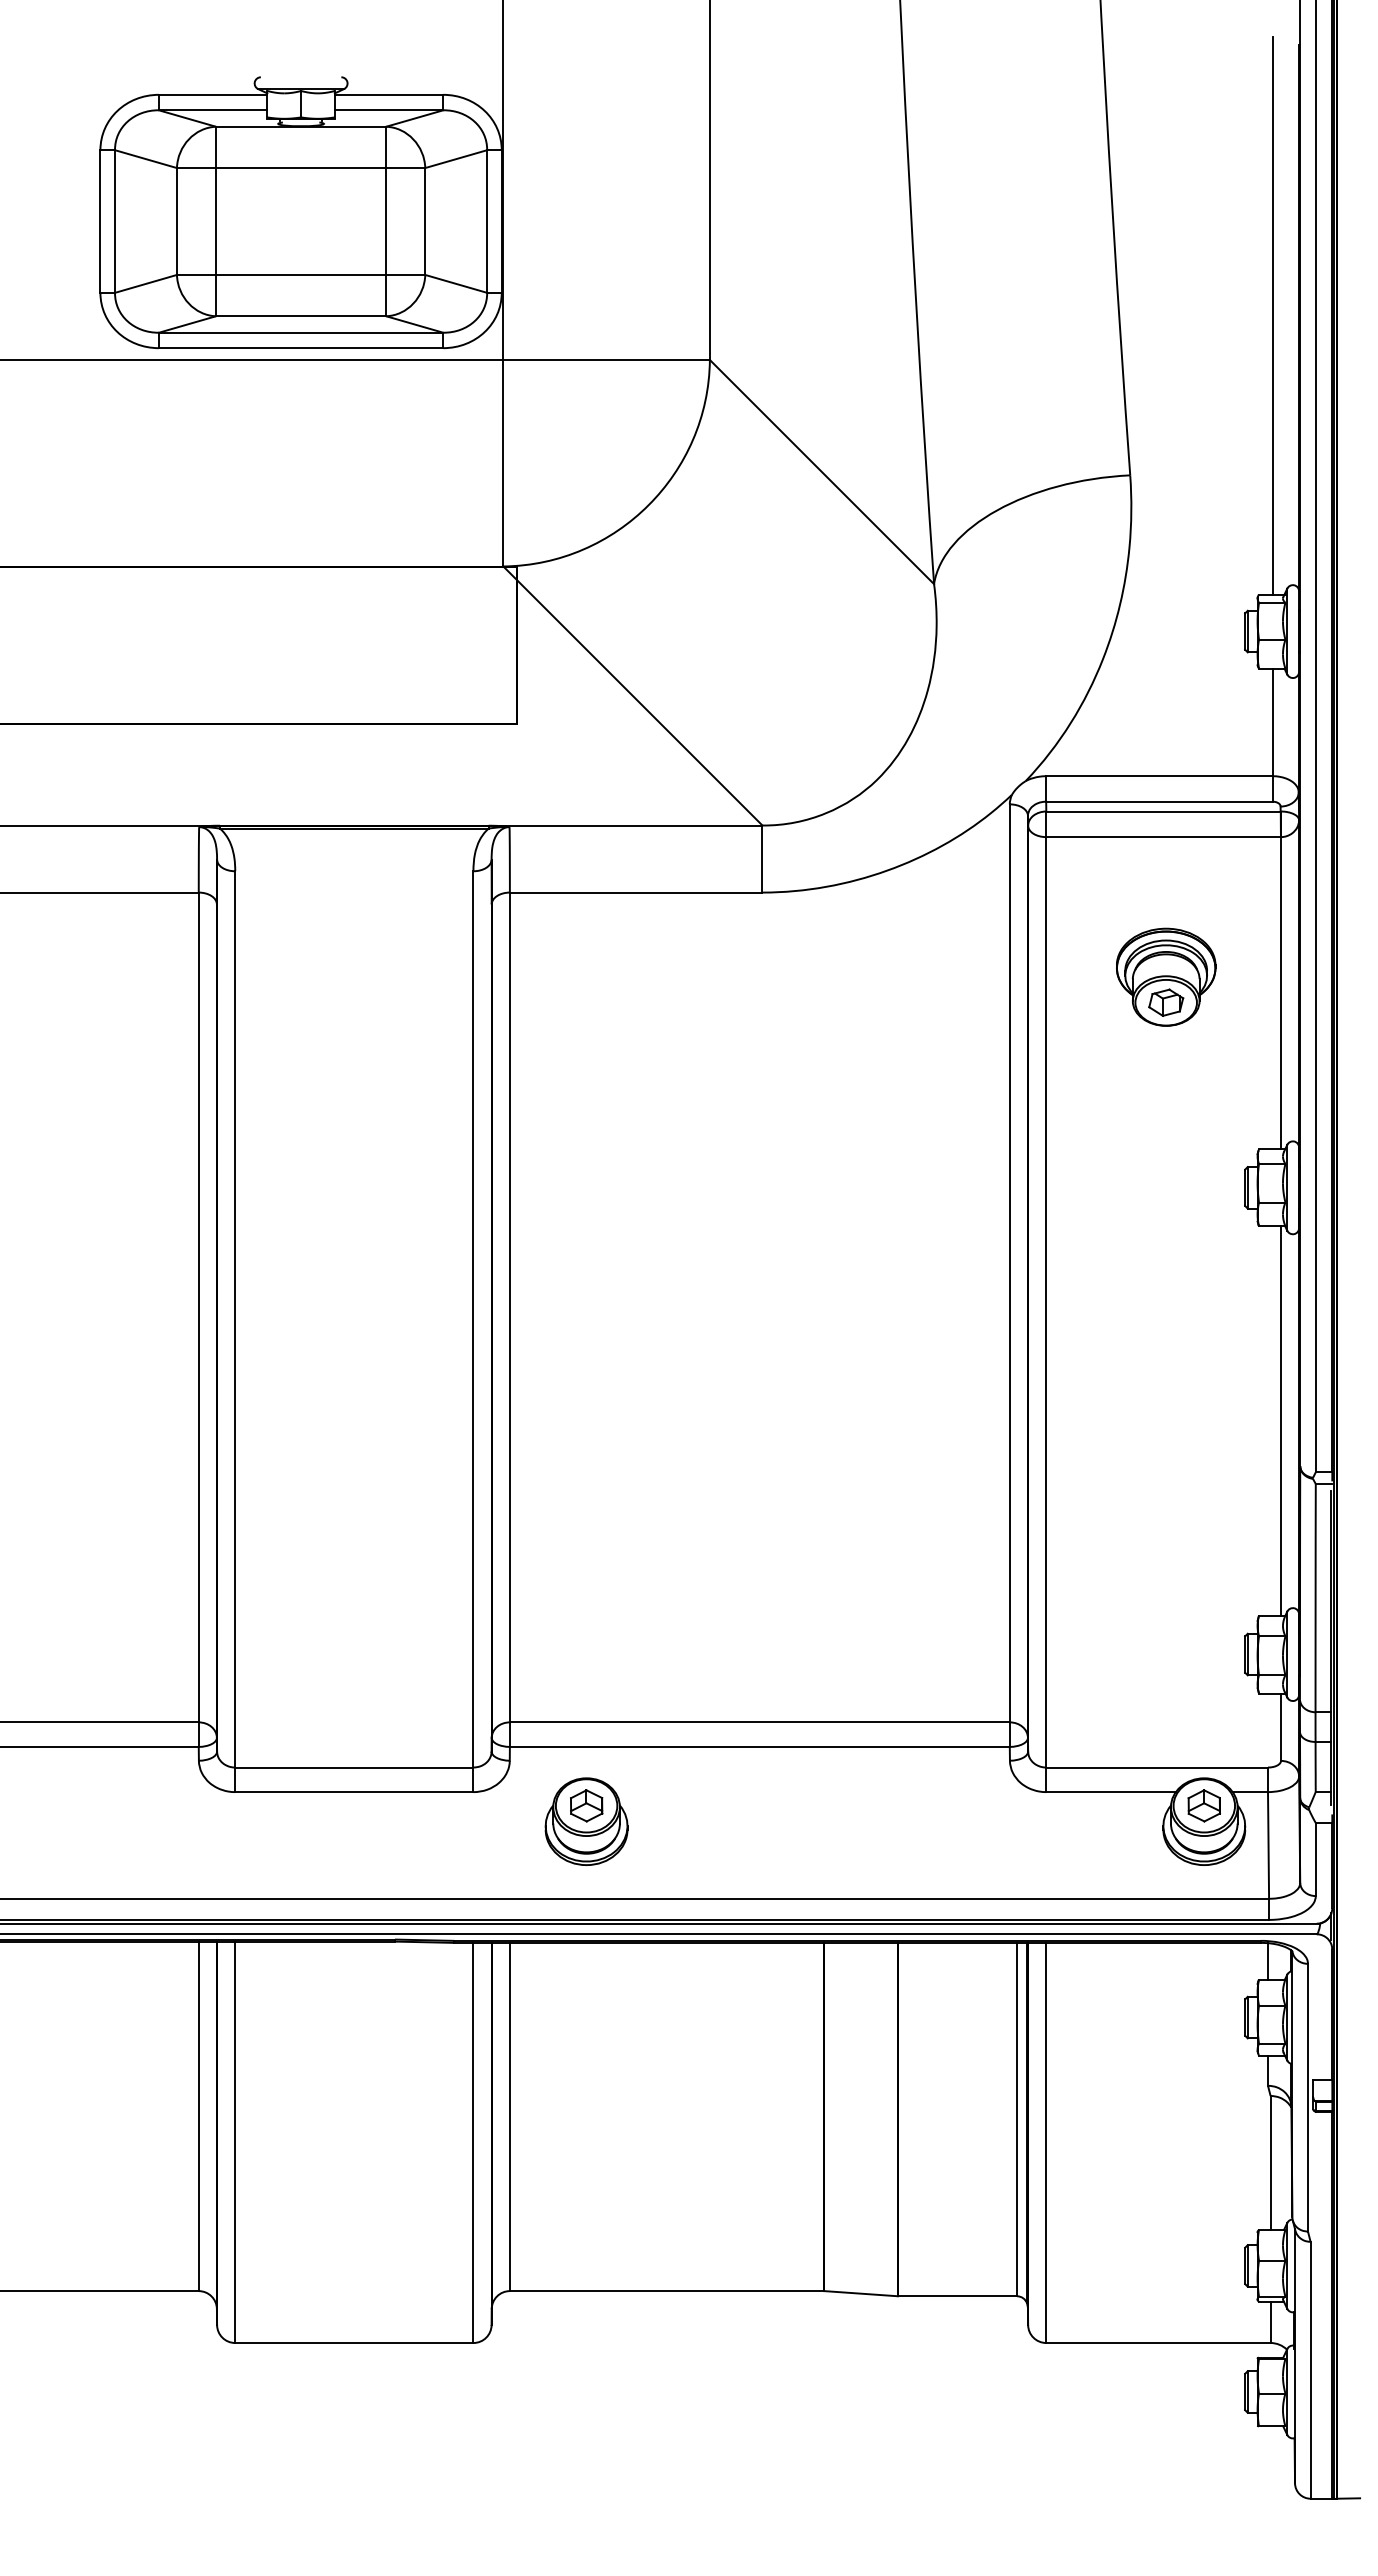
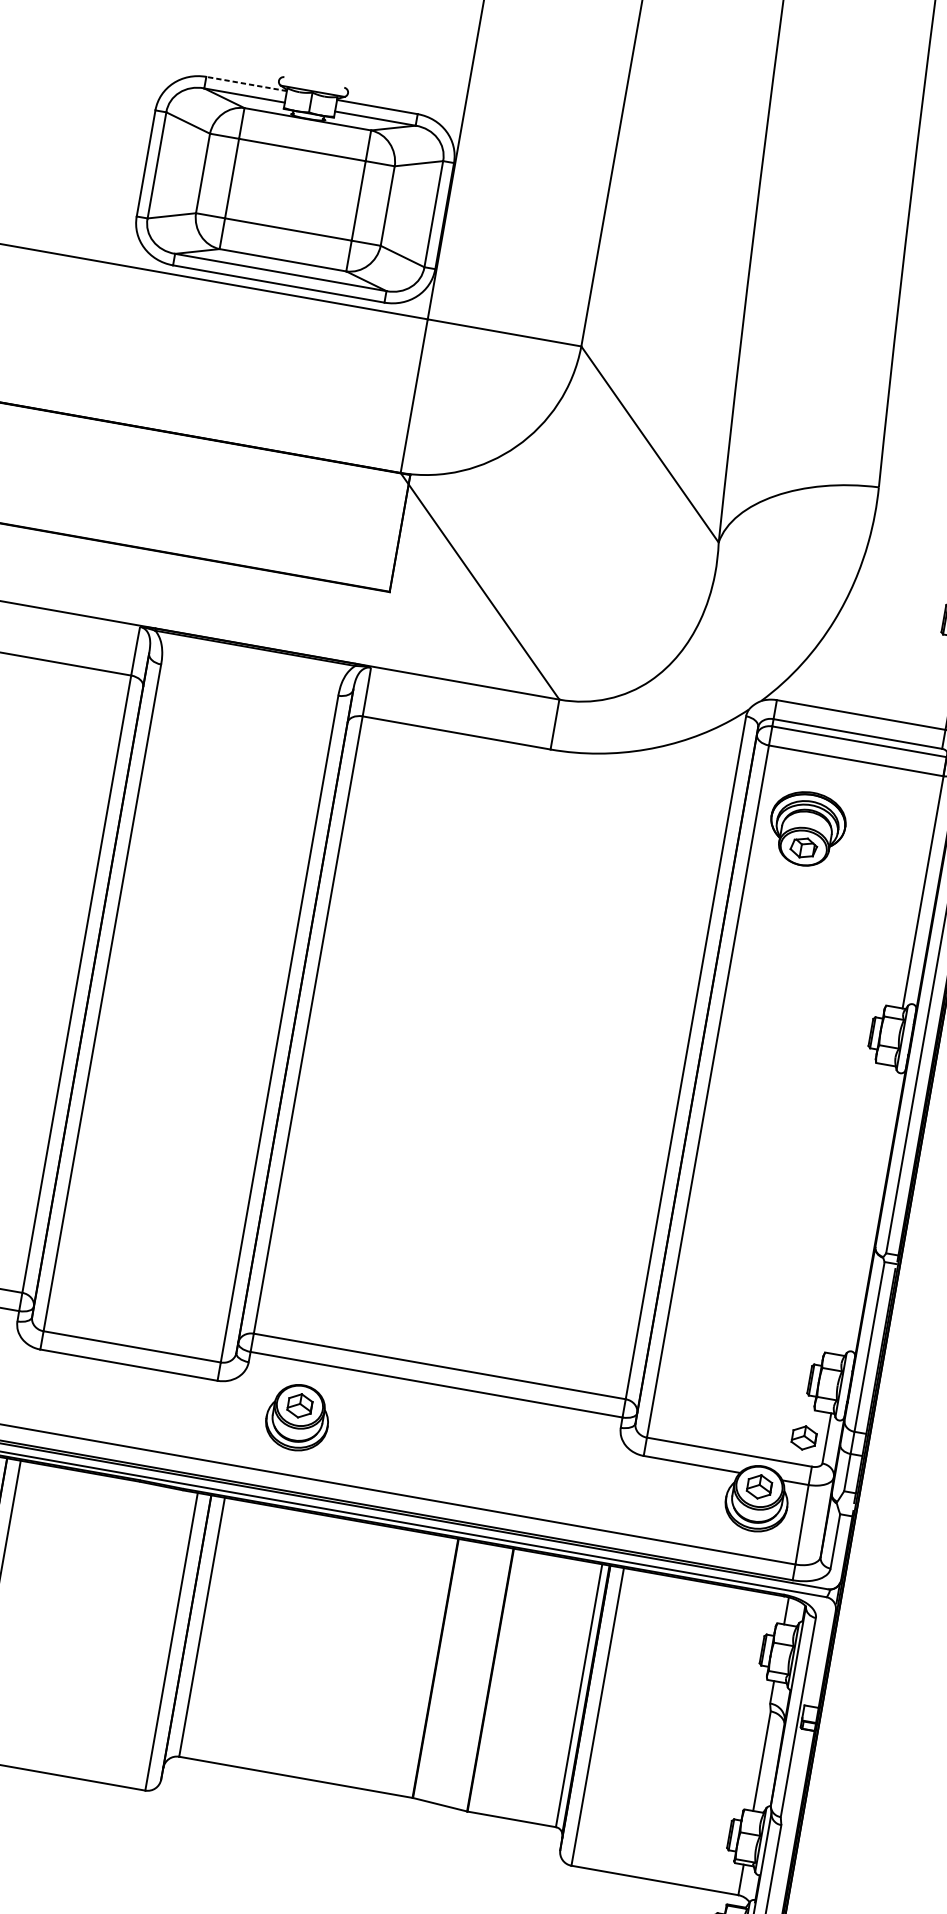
line: (212, 94) -> (246, 83), solid -> dashed
part: (1166, 976) -> (807, 828), moved
line: (1280, 1420) -> (866, 1210), removed
part: (1250, 1731) -> (803, 1437), added

